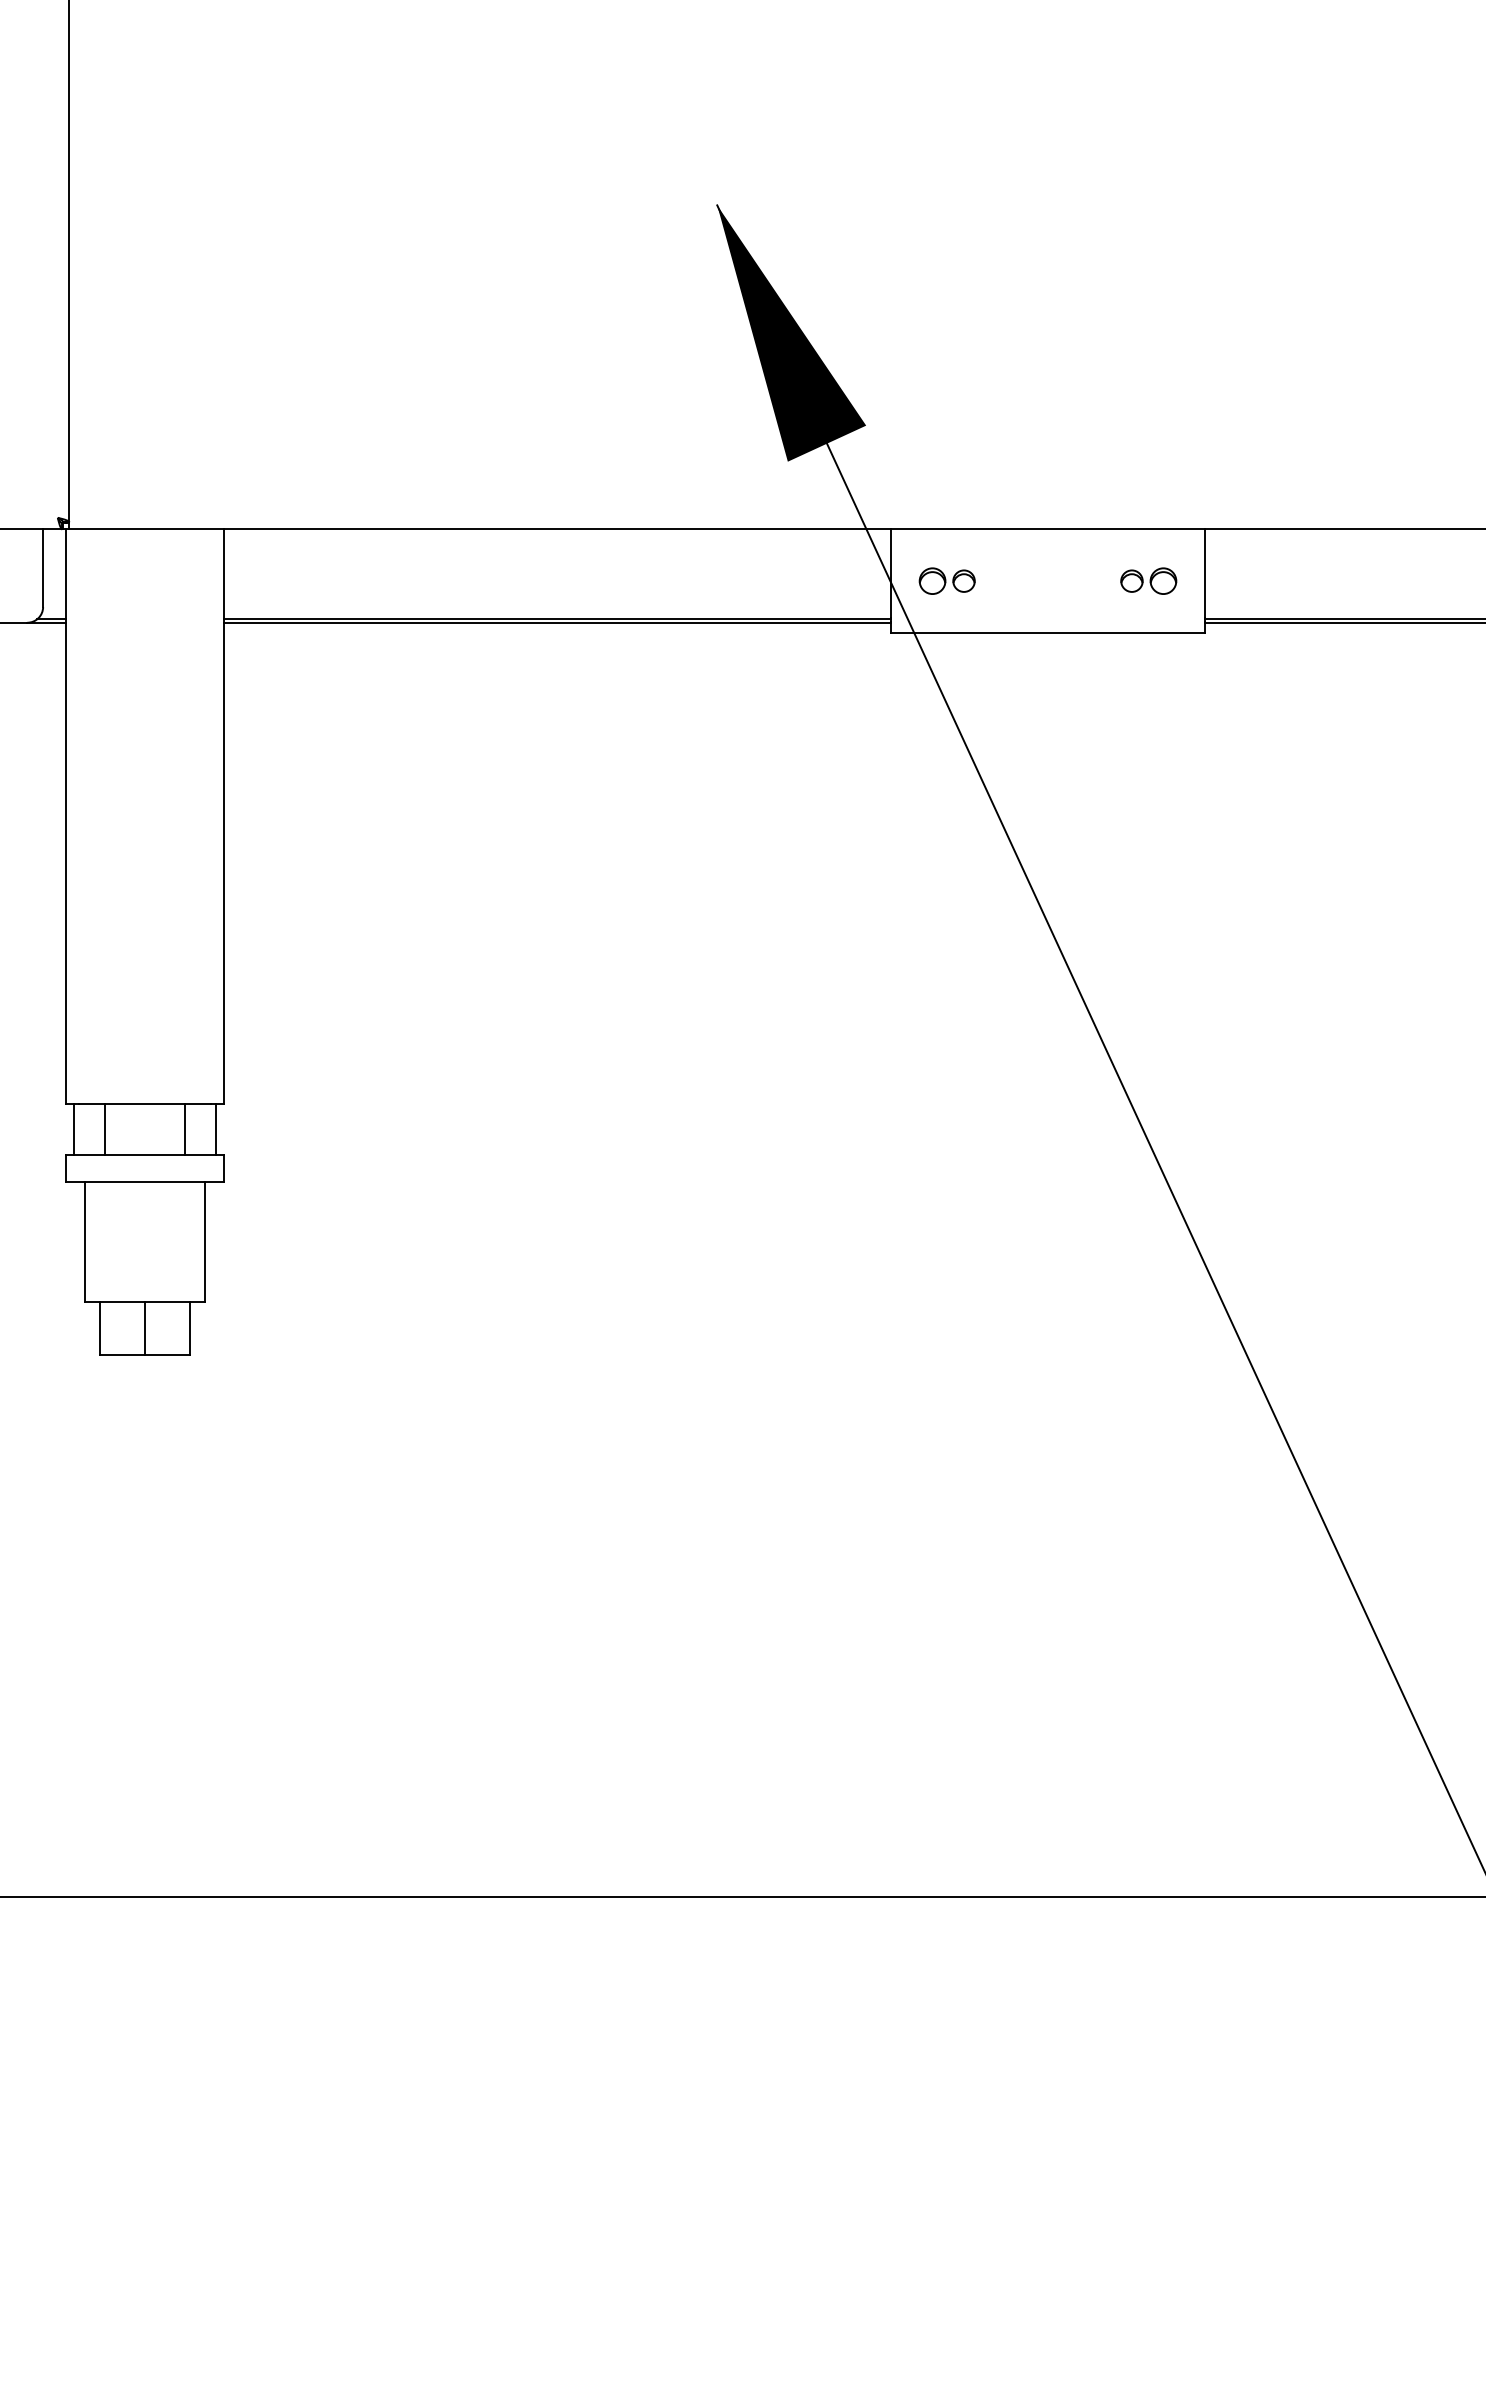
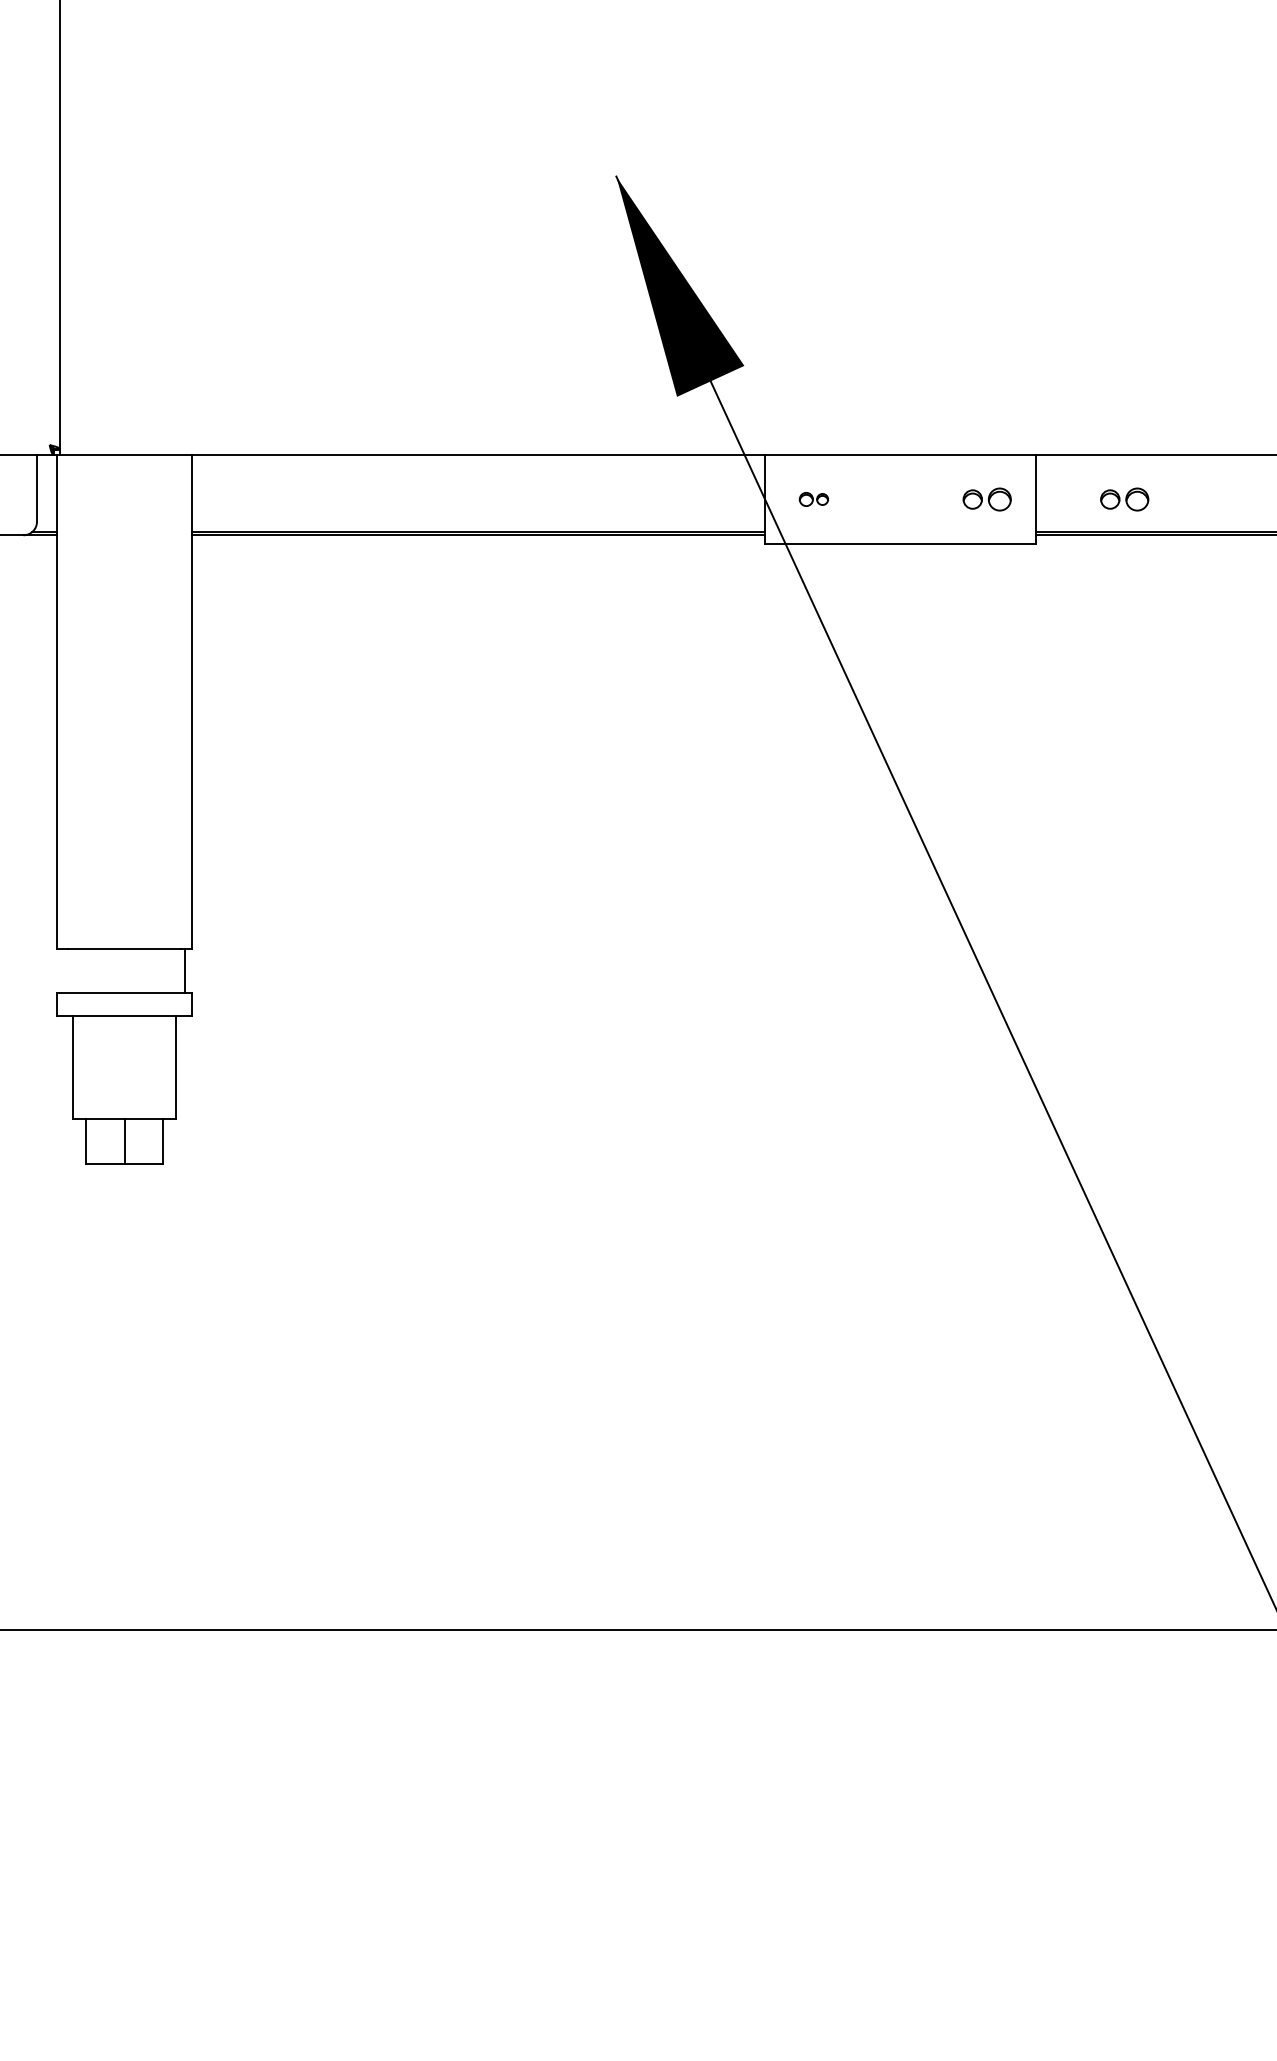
part: (946, 580) -> (813, 498), size x0.6
part: (1308, 580) -> (1124, 498), added
line: (74, 1129) -> (63, 970), removed
line: (104, 1129) -> (89, 970), removed
line: (184, 1129) -> (158, 970), removed

